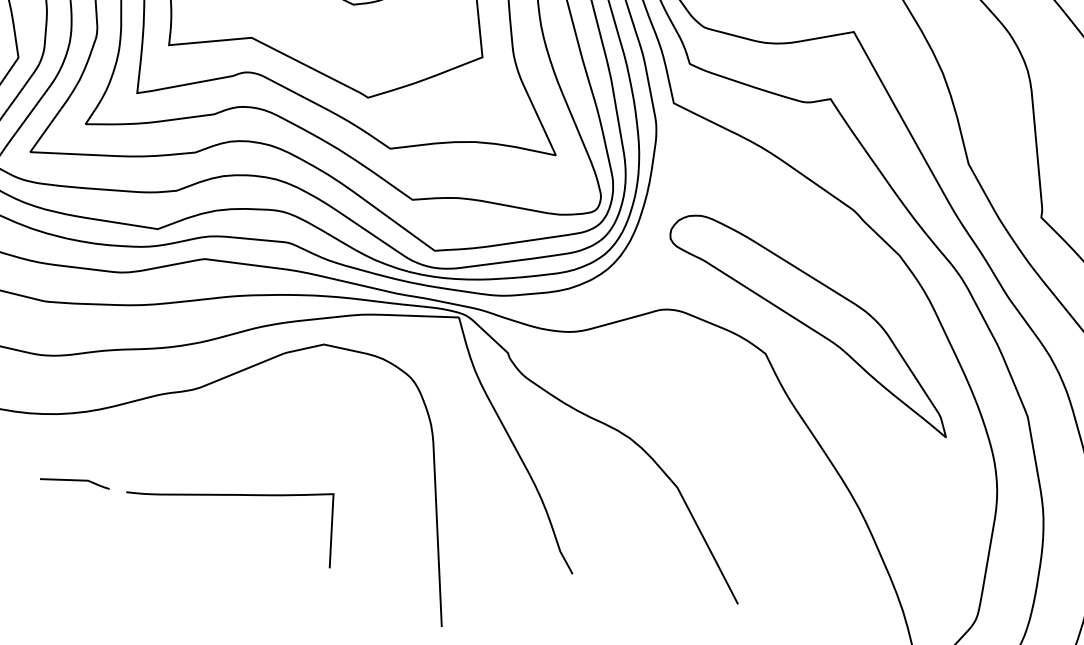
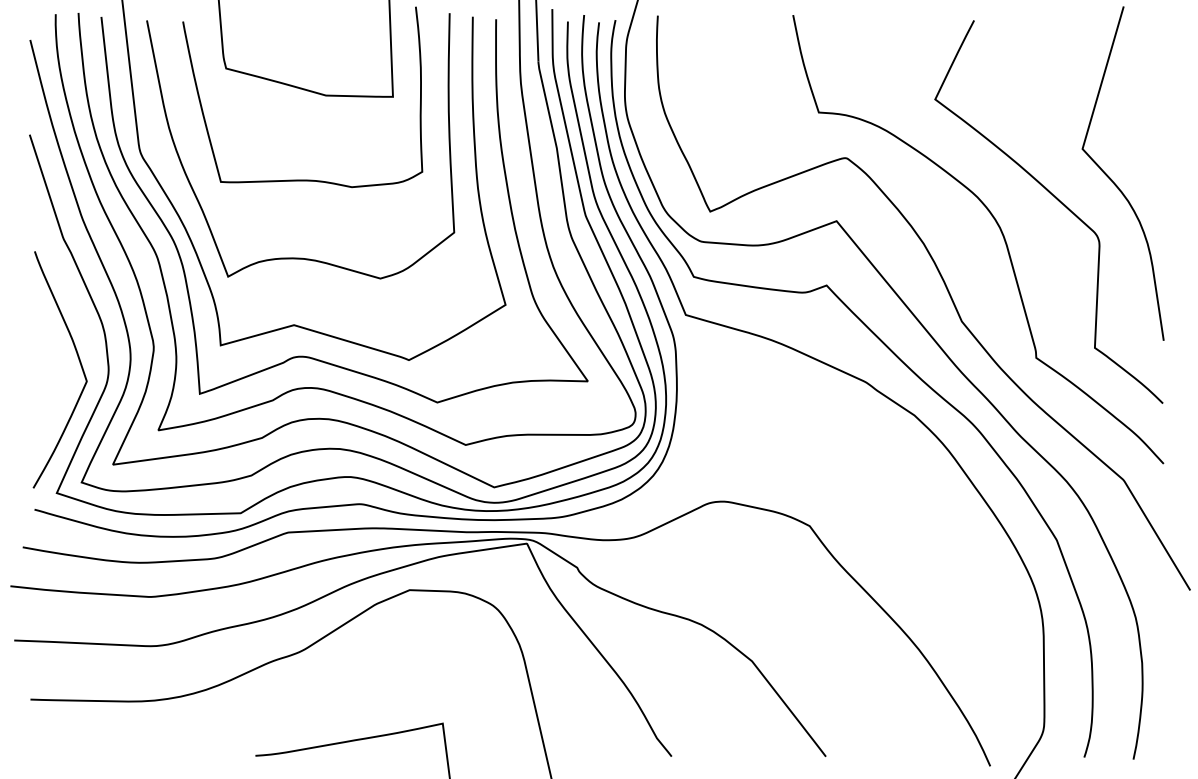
part: (810, 323) -> (845, 491), removed
line: (75, 481) -> (207, 754), removed

